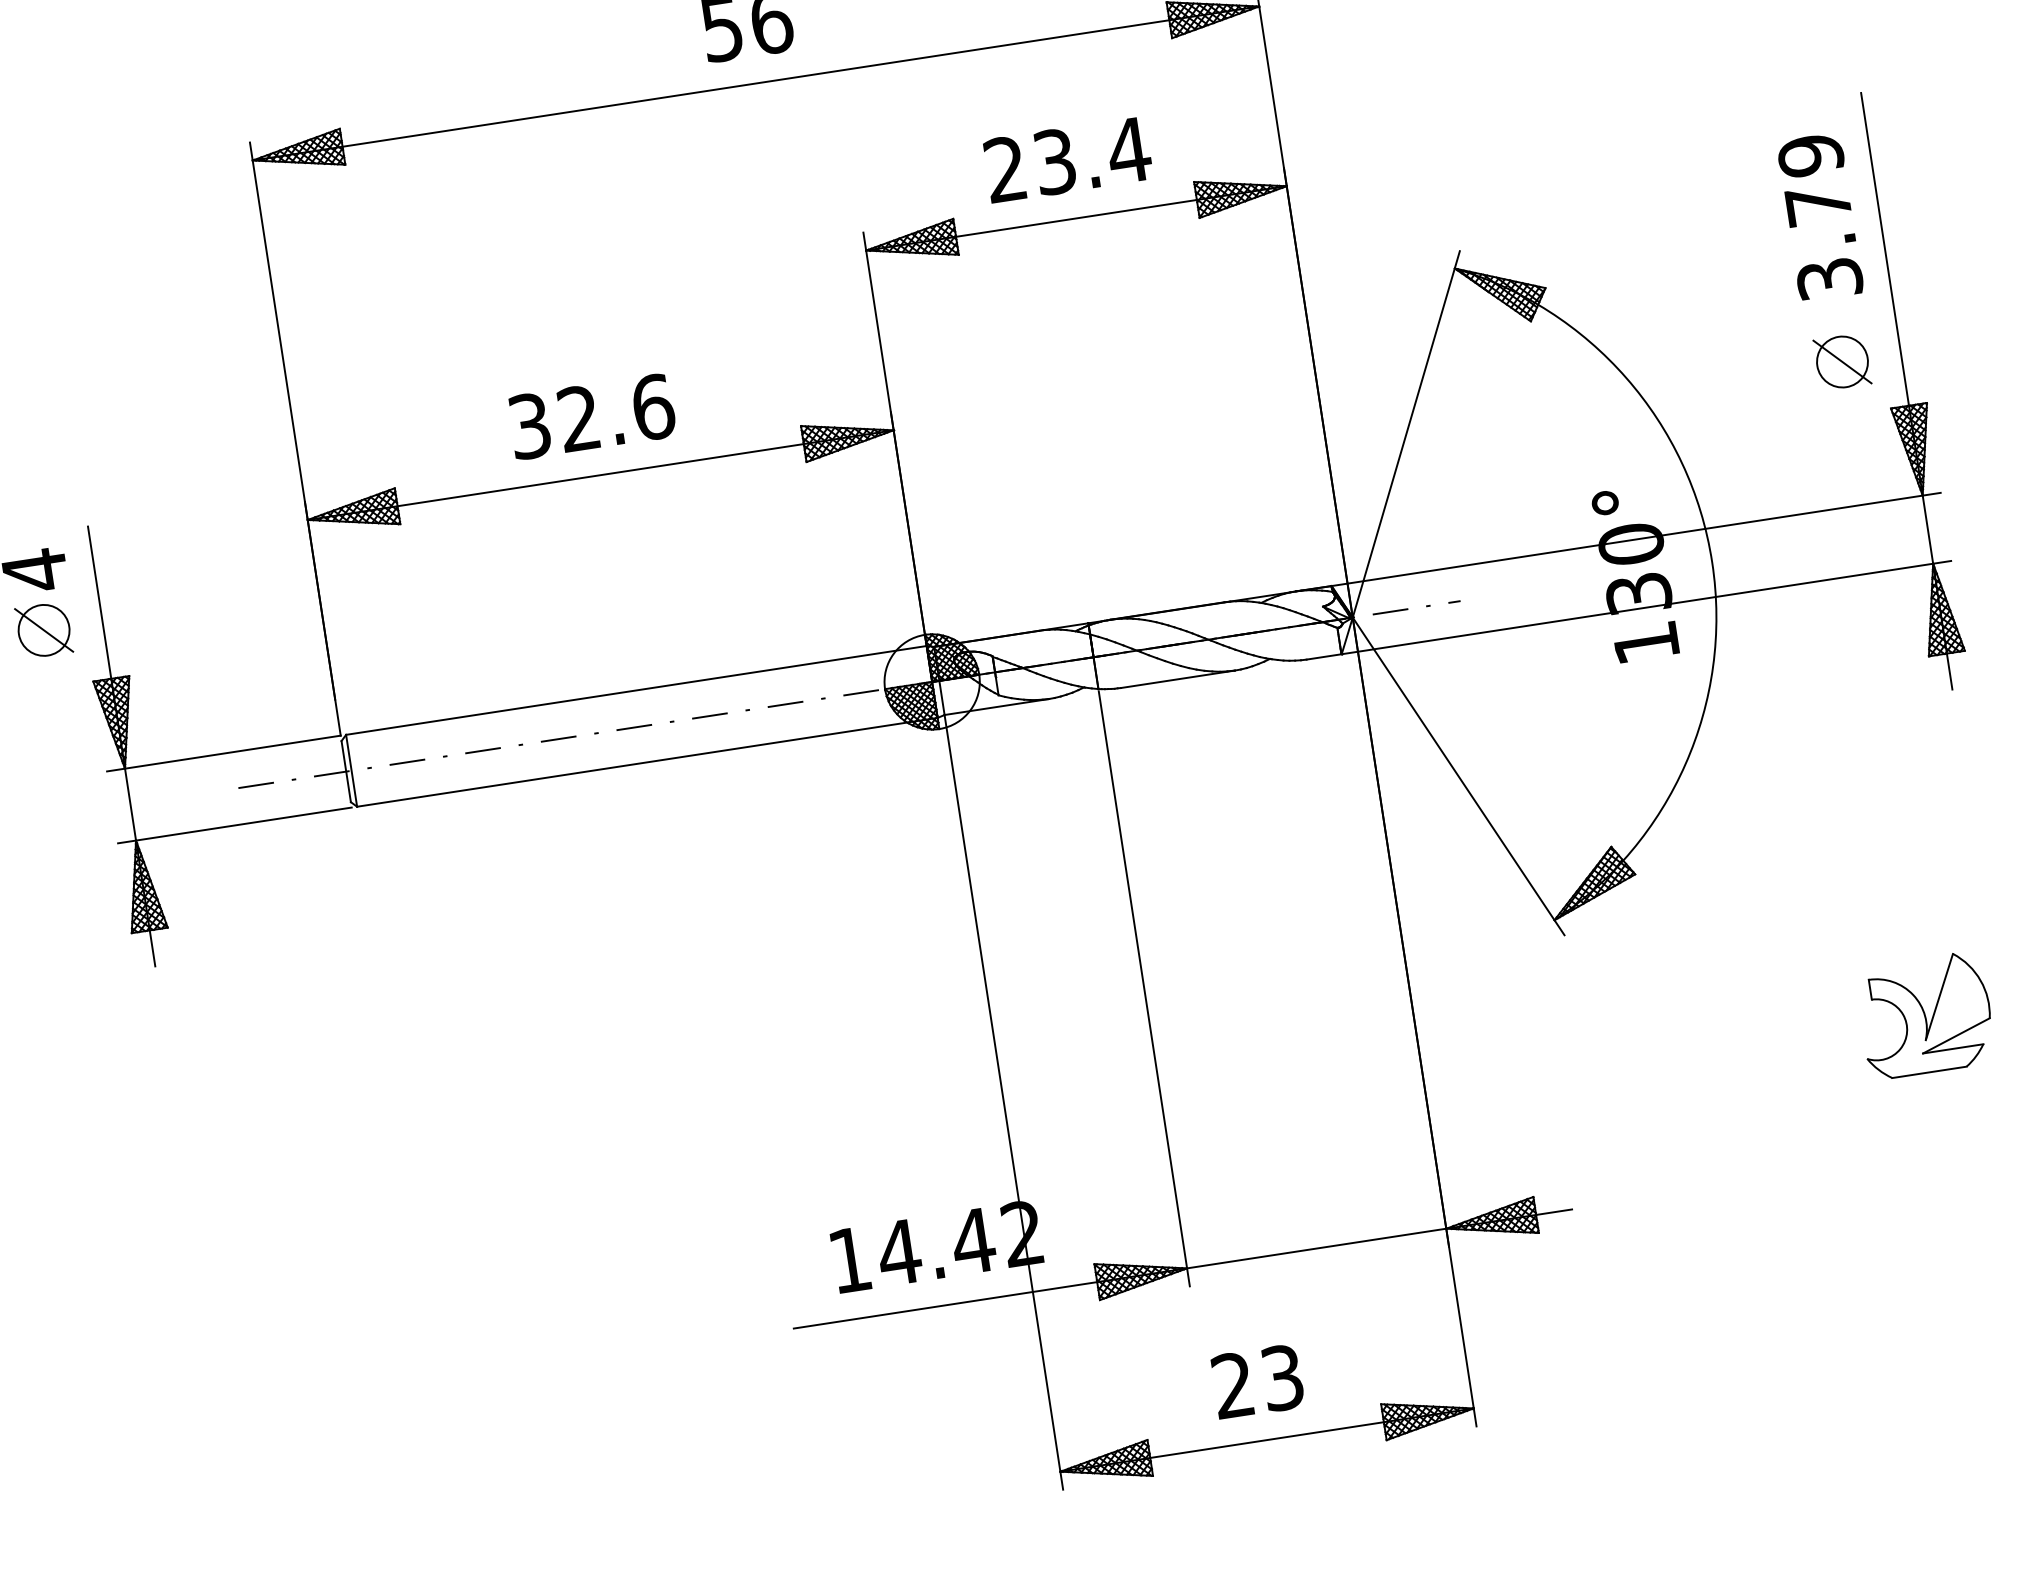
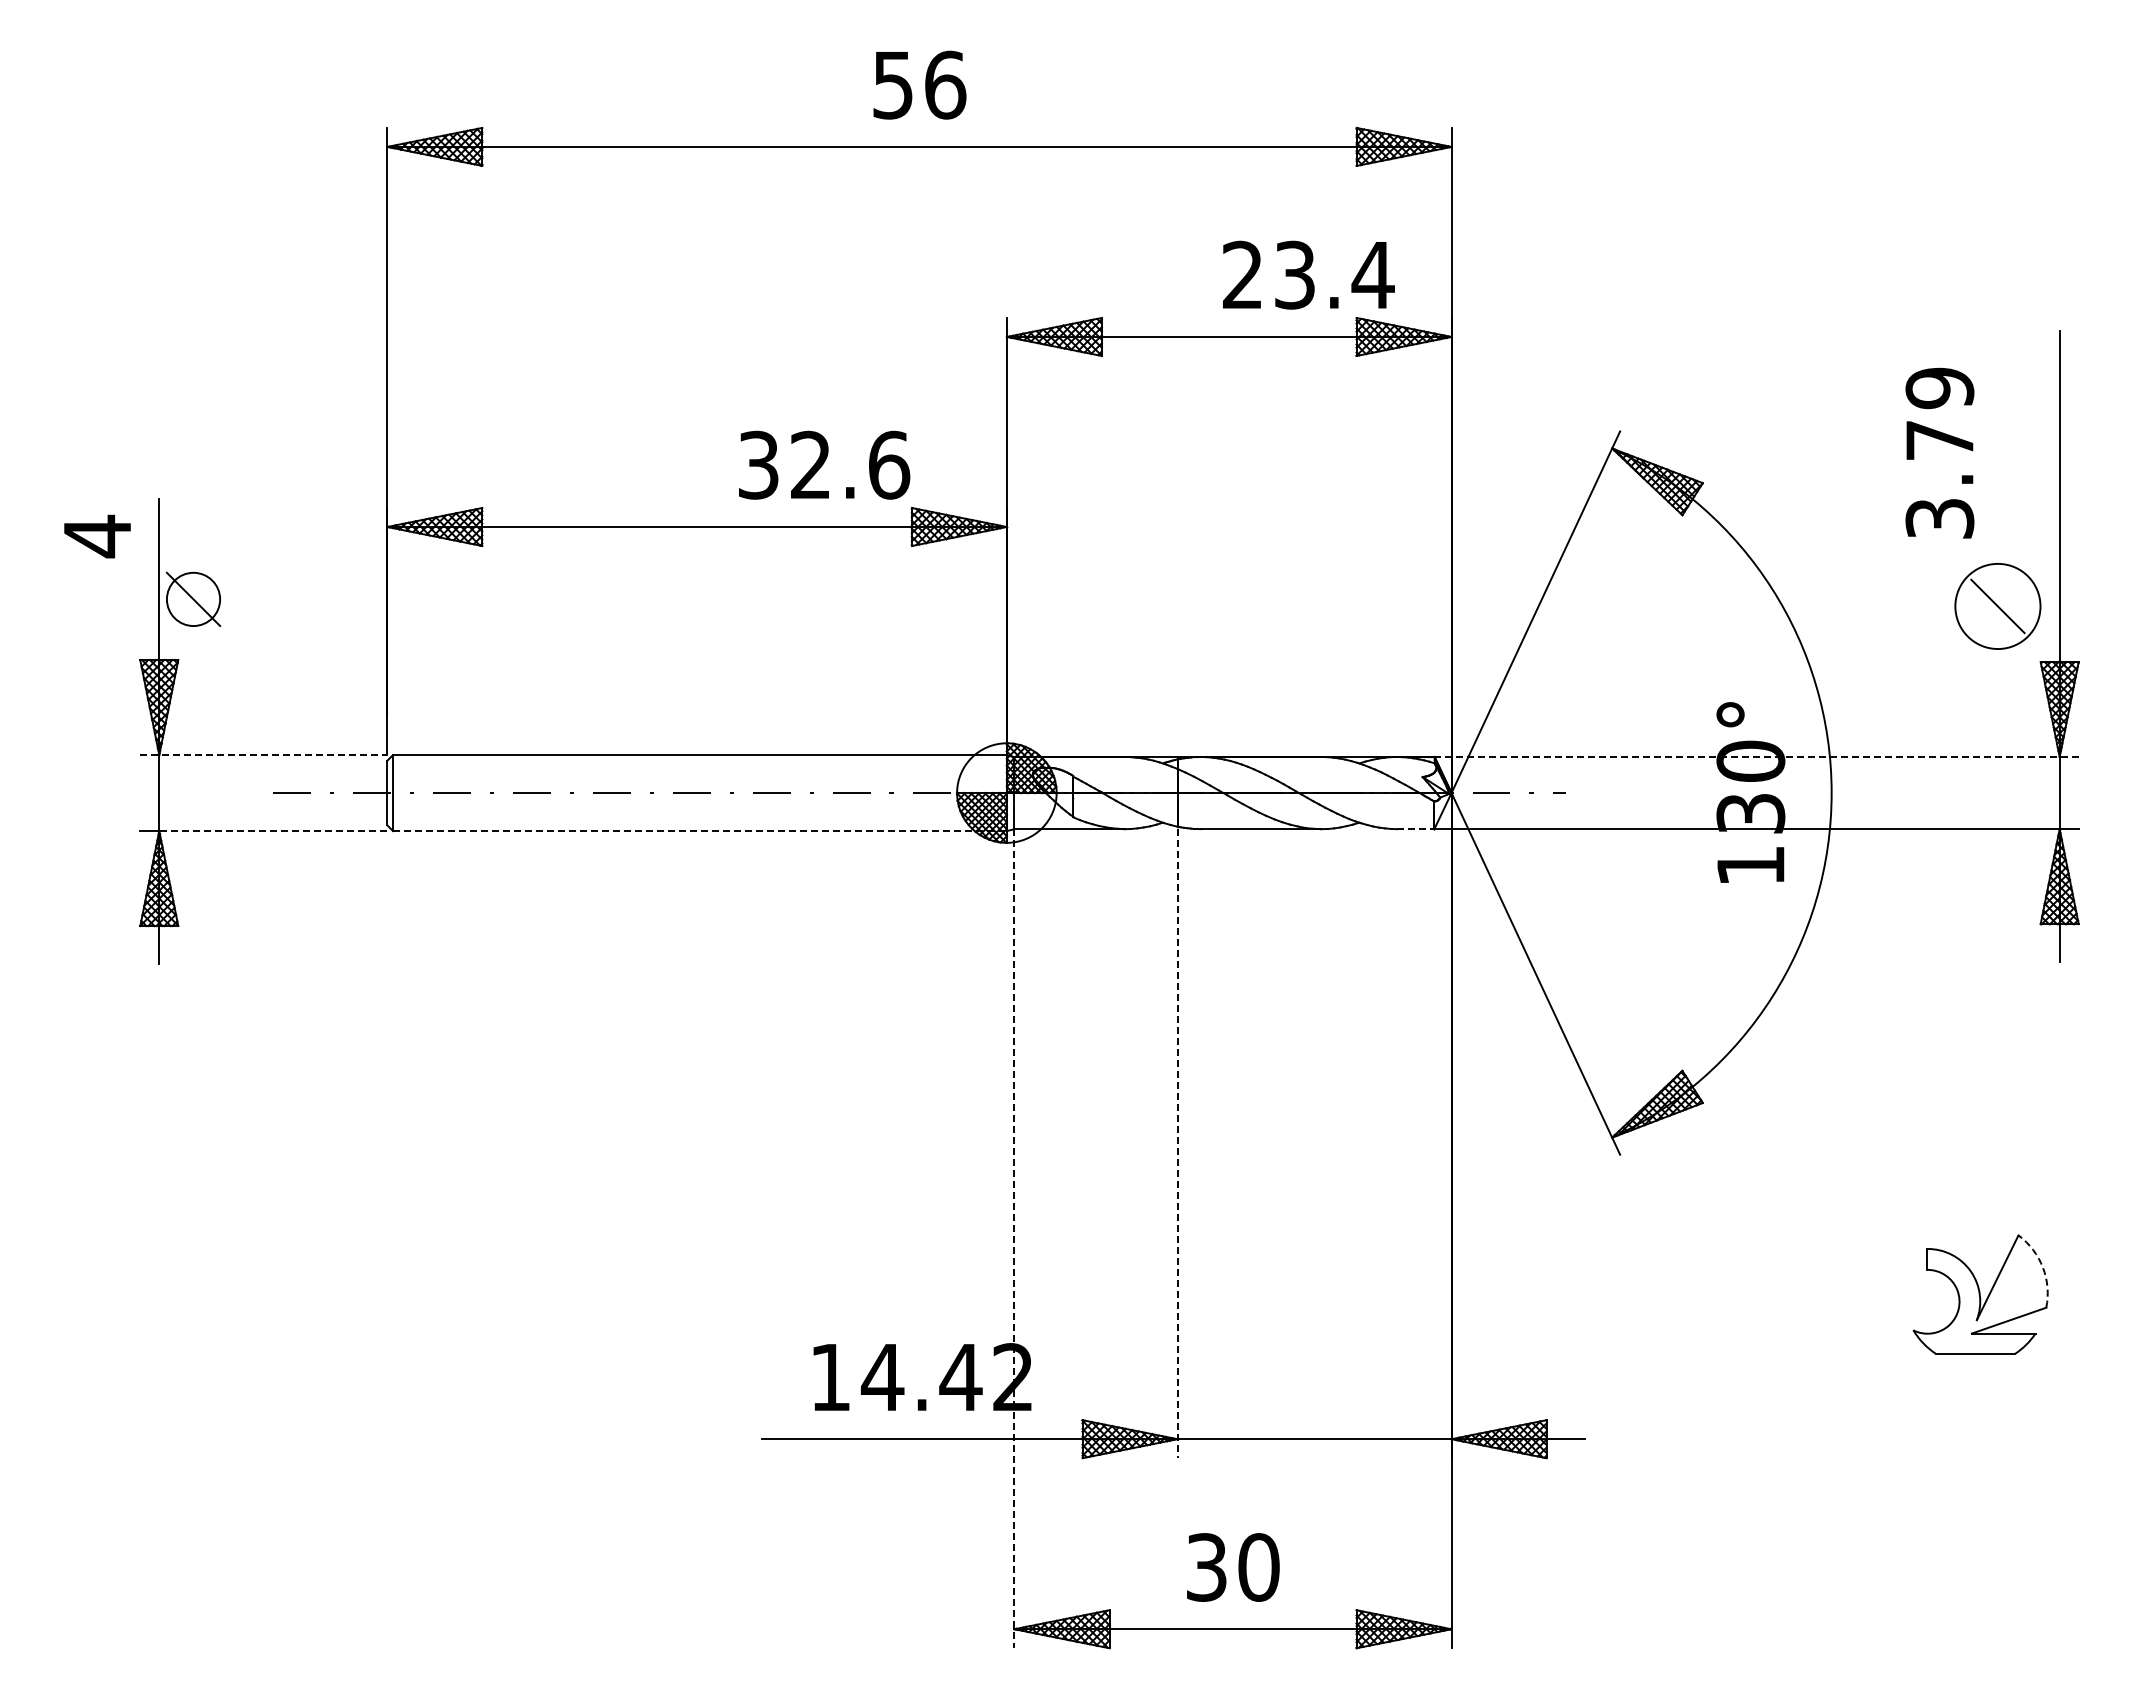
text: (1067, 159) -> (1308, 274), moved
text: (1819, 216) -> (1939, 452), moved
circle: (1842, 362) -> (1997, 606), size x1.6
text: (592, 415) -> (824, 464), moved
line: (1636, 539) -> (1756, 757), solid -> dashed
part: (44, 630) -> (193, 599), moved
line: (1323, 657) -> (1415, 829), solid -> dashed
line: (223, 754) -> (263, 755), solid -> dashed
line: (647, 762) -> (699, 831), solid -> dashed
line: (243, 824) -> (272, 831), solid -> dashed
arc: (1980, 980) -> (2042, 1267), solid -> dashed
line: (1144, 988) -> (1177, 1143), solid -> dashed
line: (1003, 1102) -> (1014, 1238), solid -> dashed
text: (1257, 1381) -> (1232, 1567), 23 -> 30

